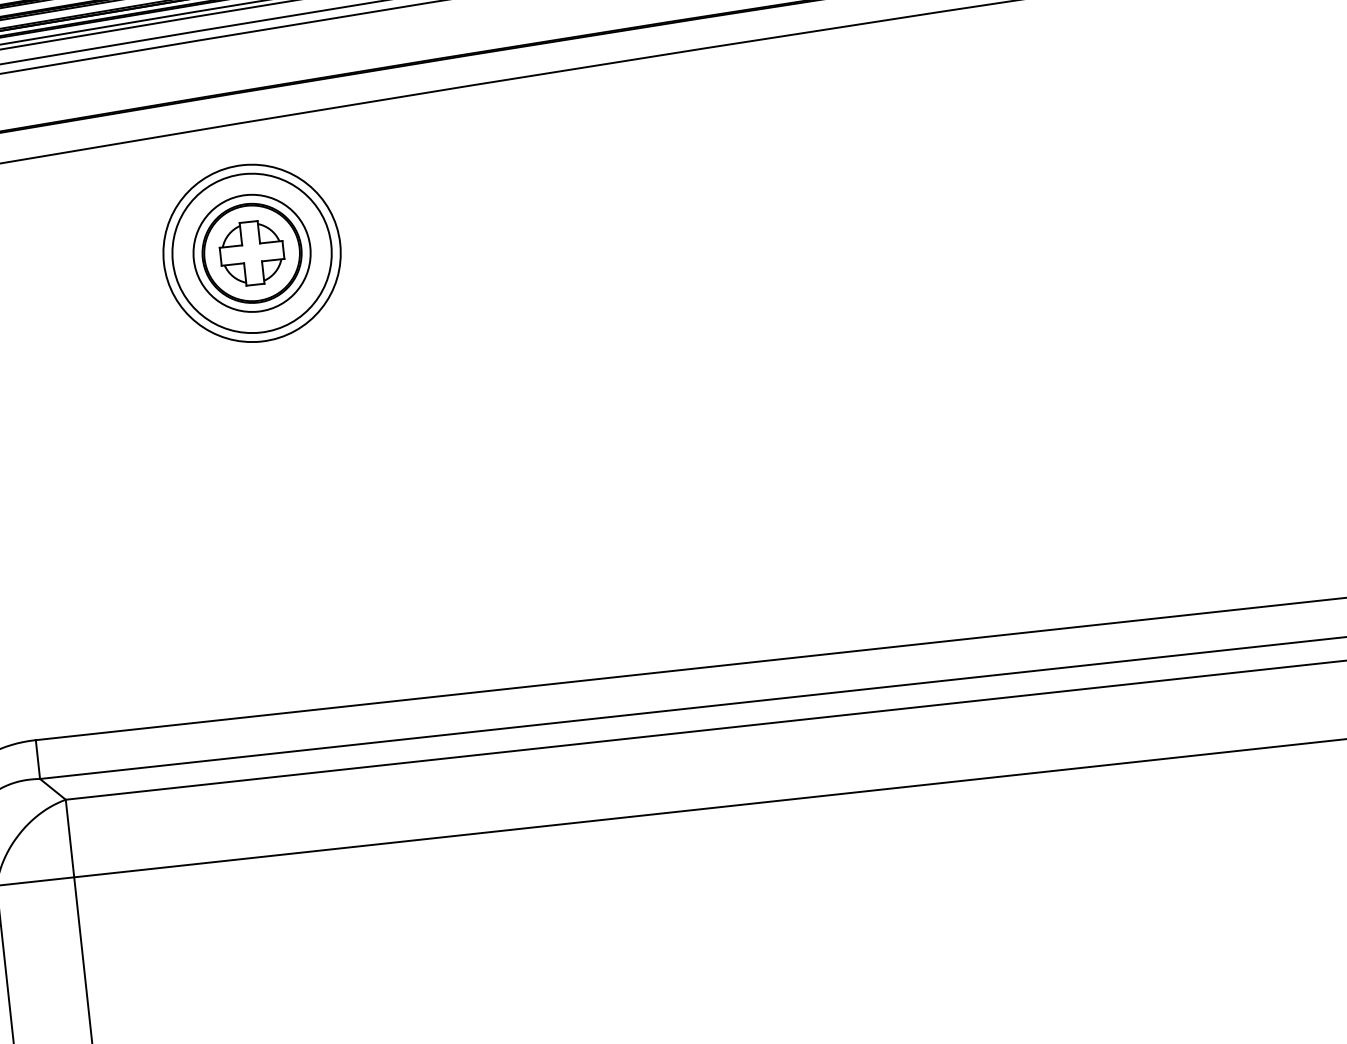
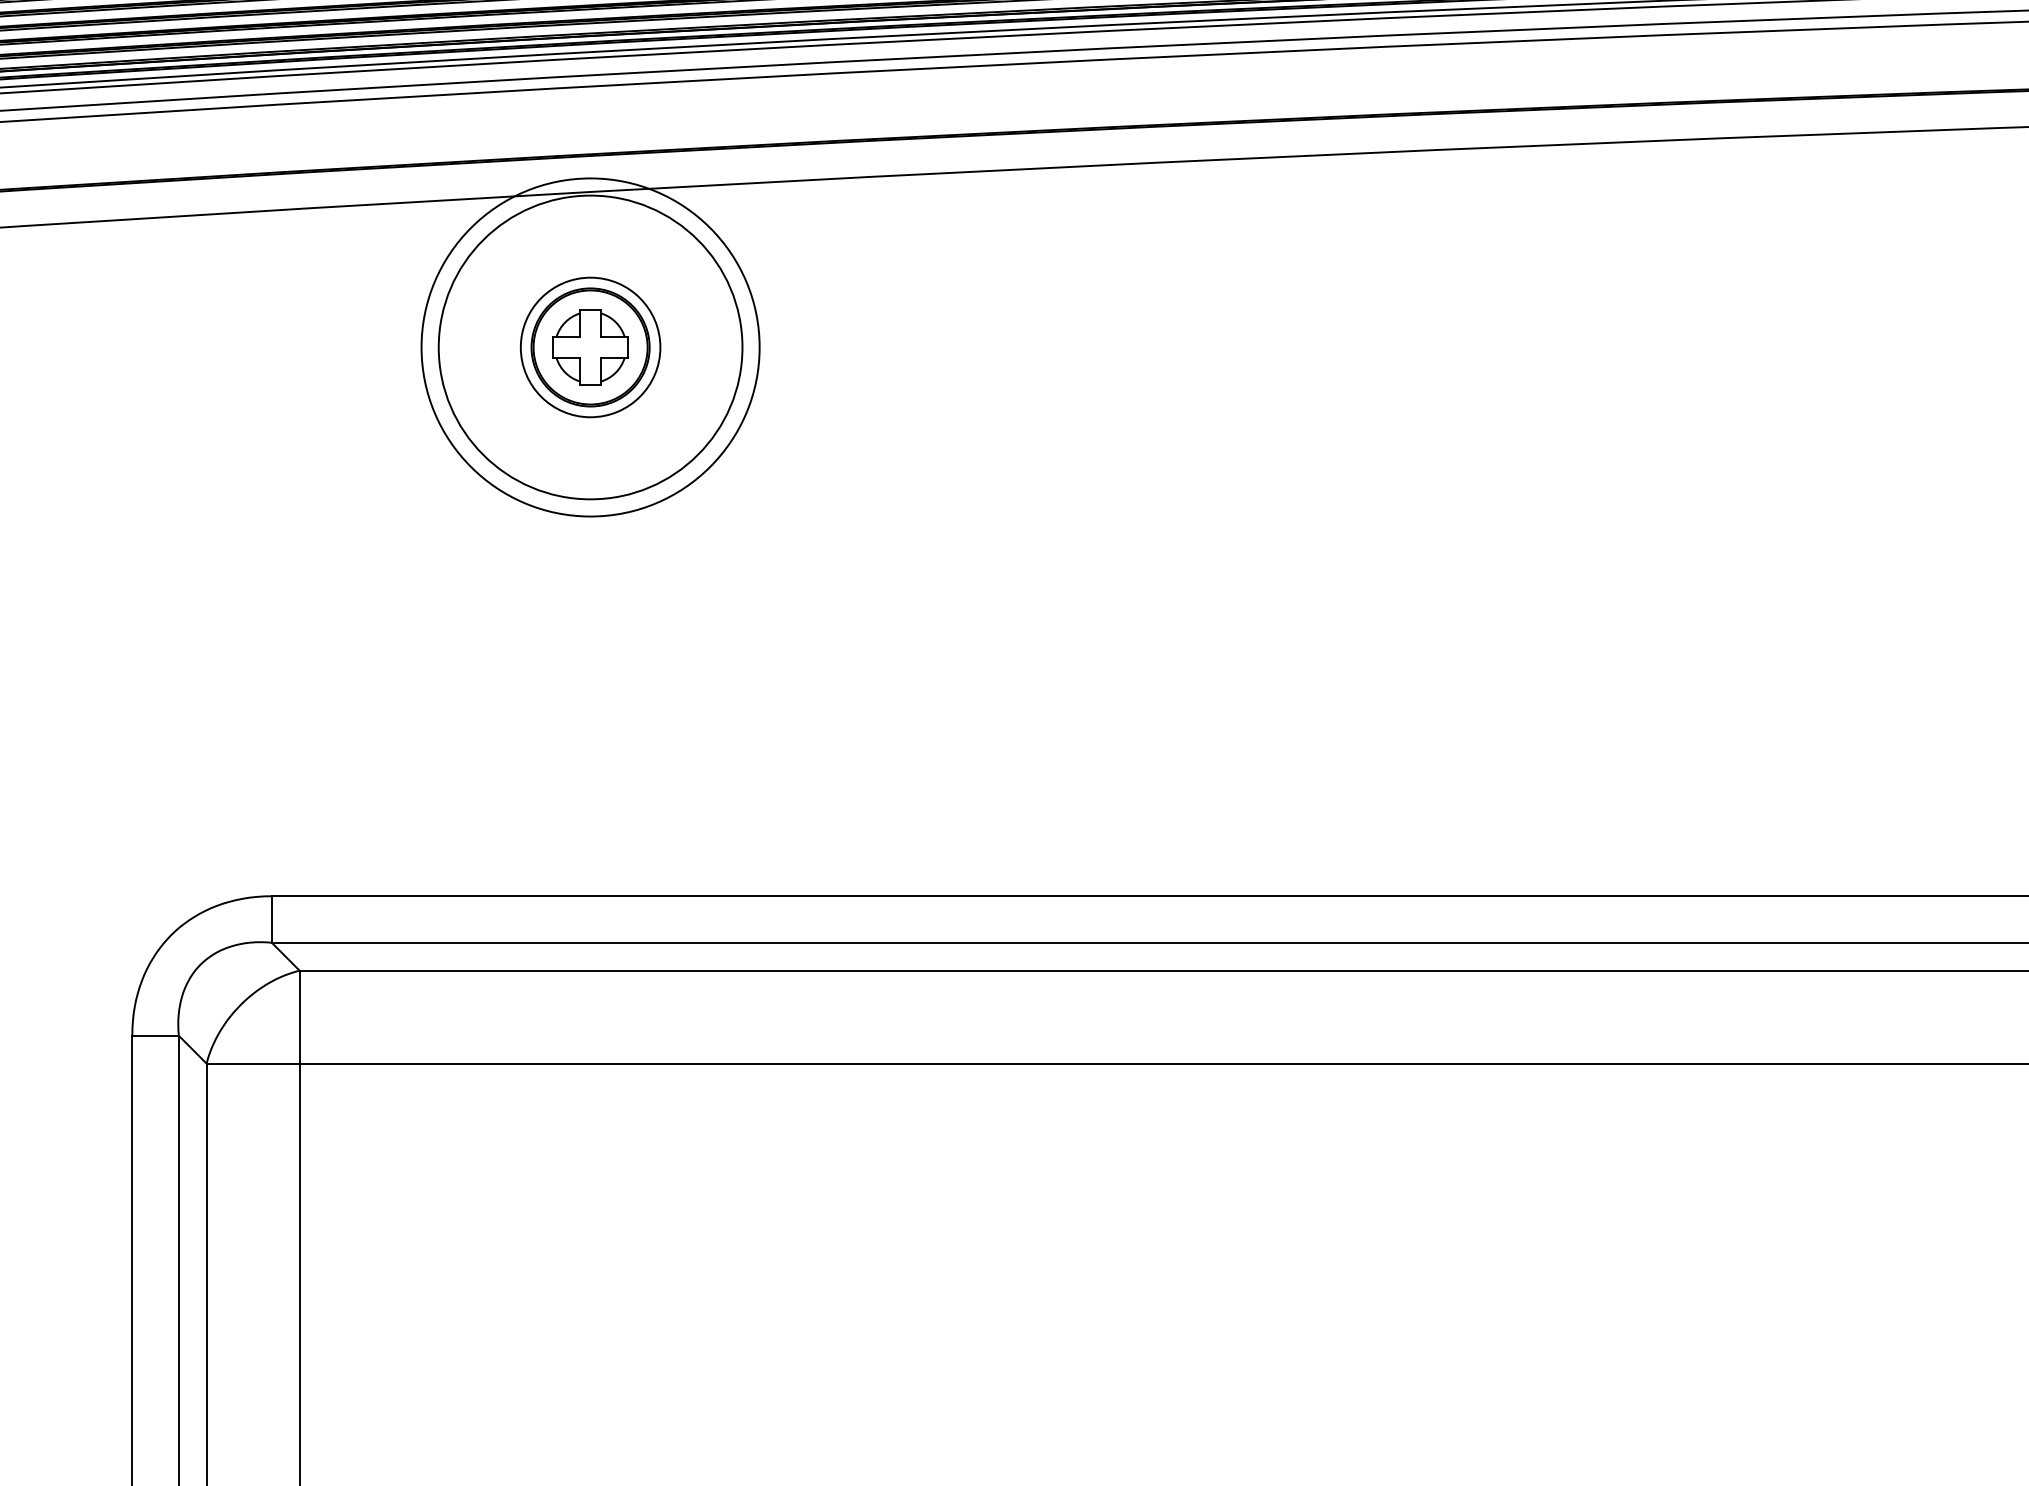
circle: (252, 253) -> (590, 347), size x1.6
circle: (252, 253) -> (590, 347), size x1.6

